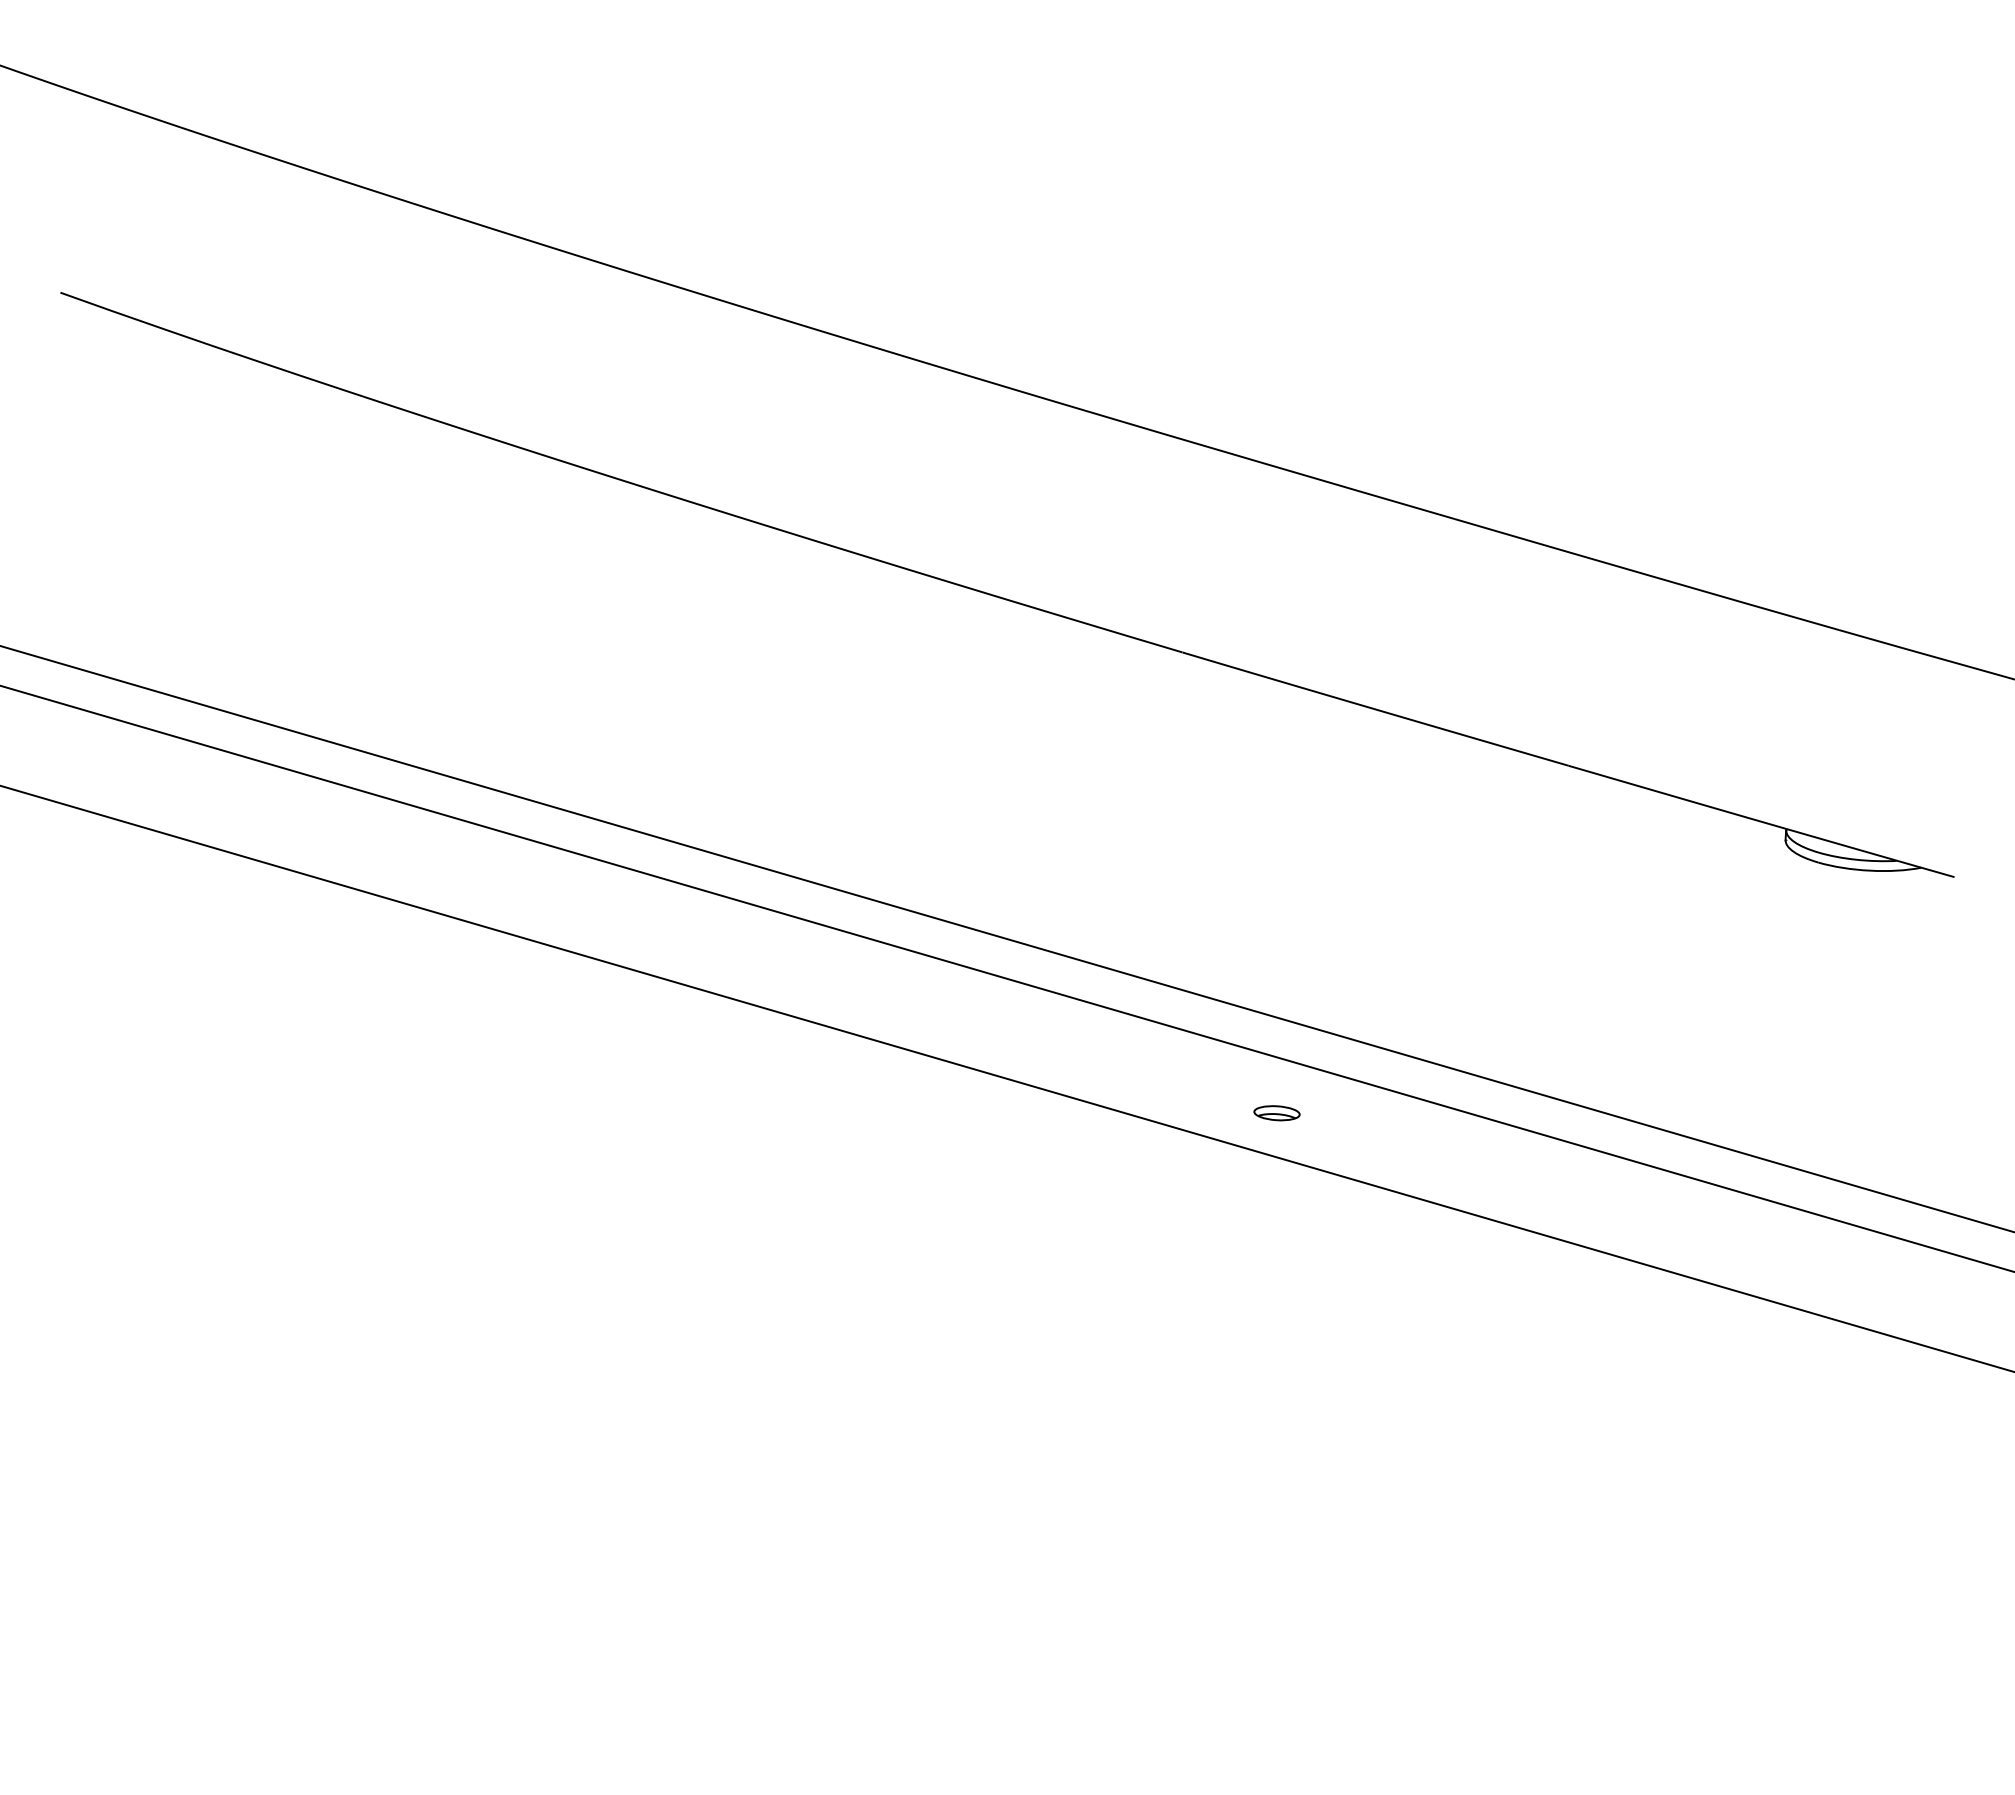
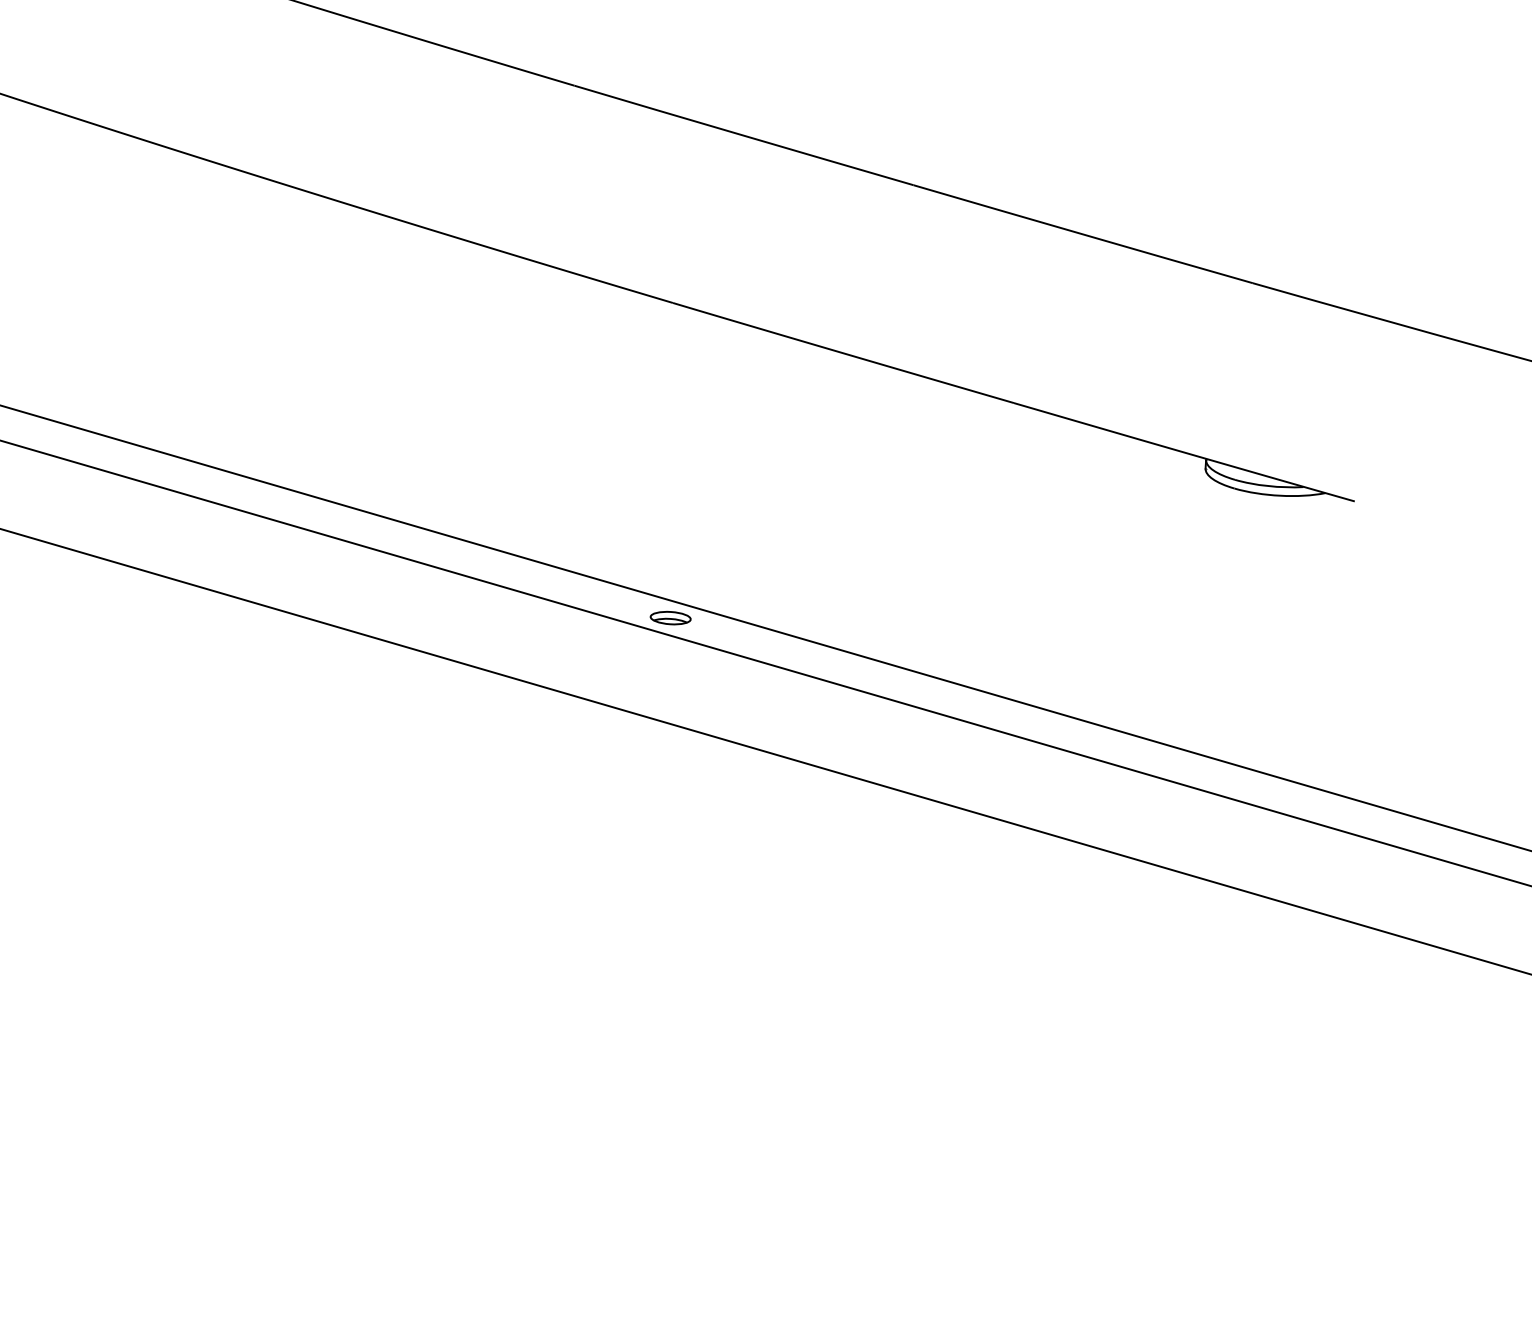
part: (1276, 1113) -> (670, 618), moved

